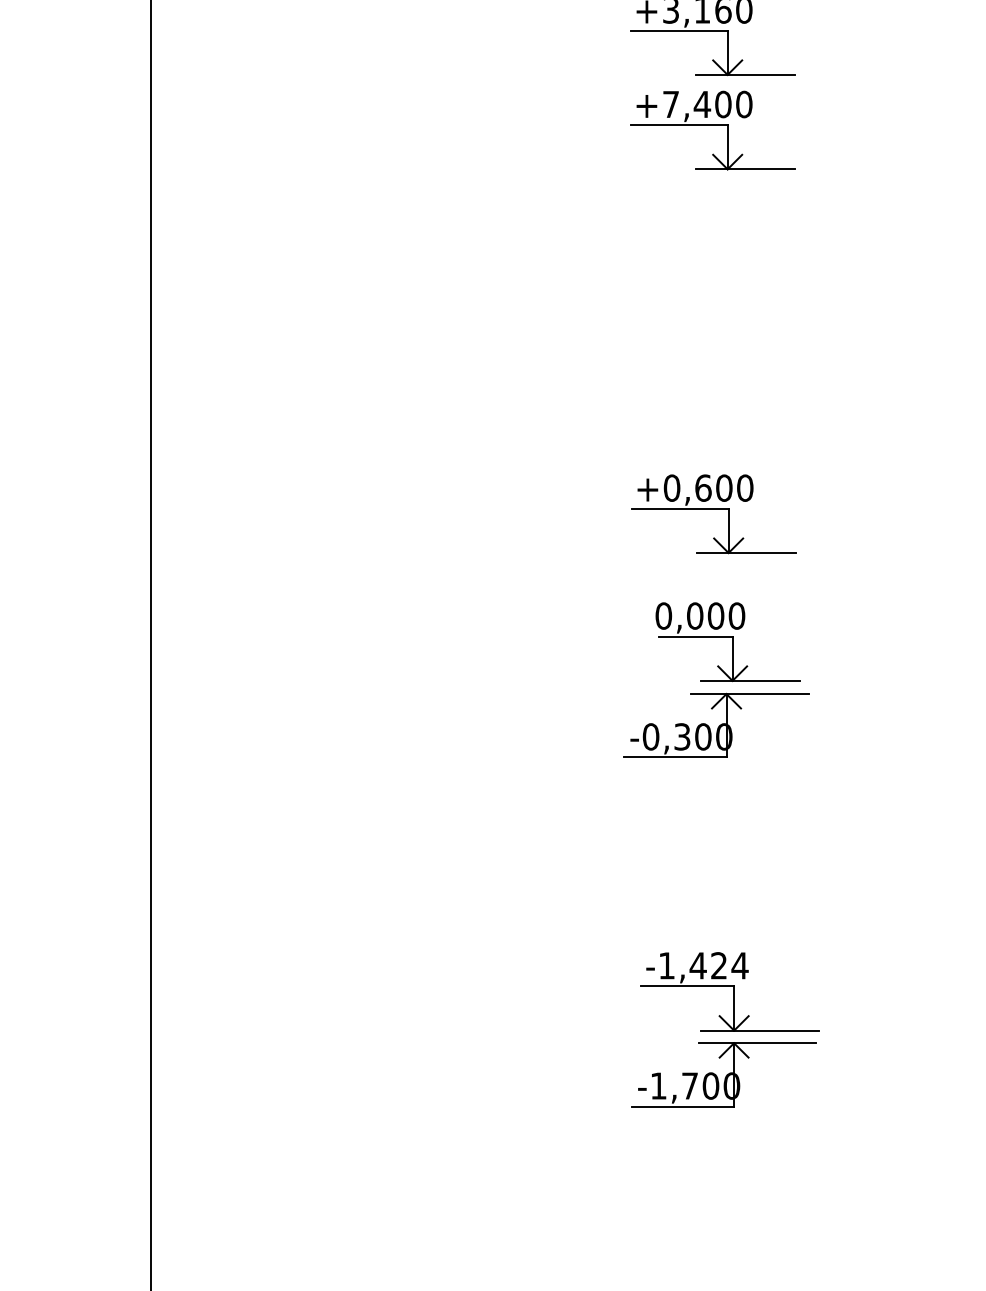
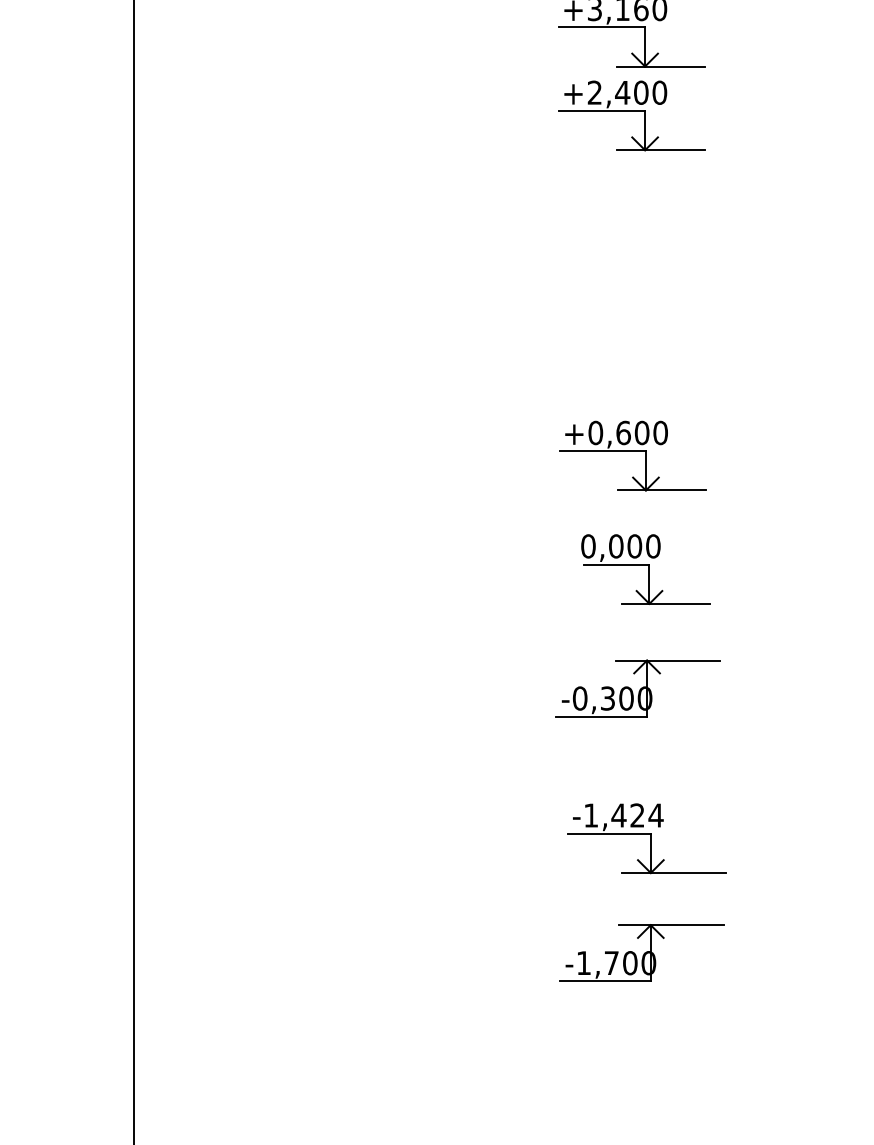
text: (670, 104) -> (594, 92), +7,400 -> +2,400
part: (715, 725) -> (637, 688), moved
part: (729, 991) -> (646, 838), moved

